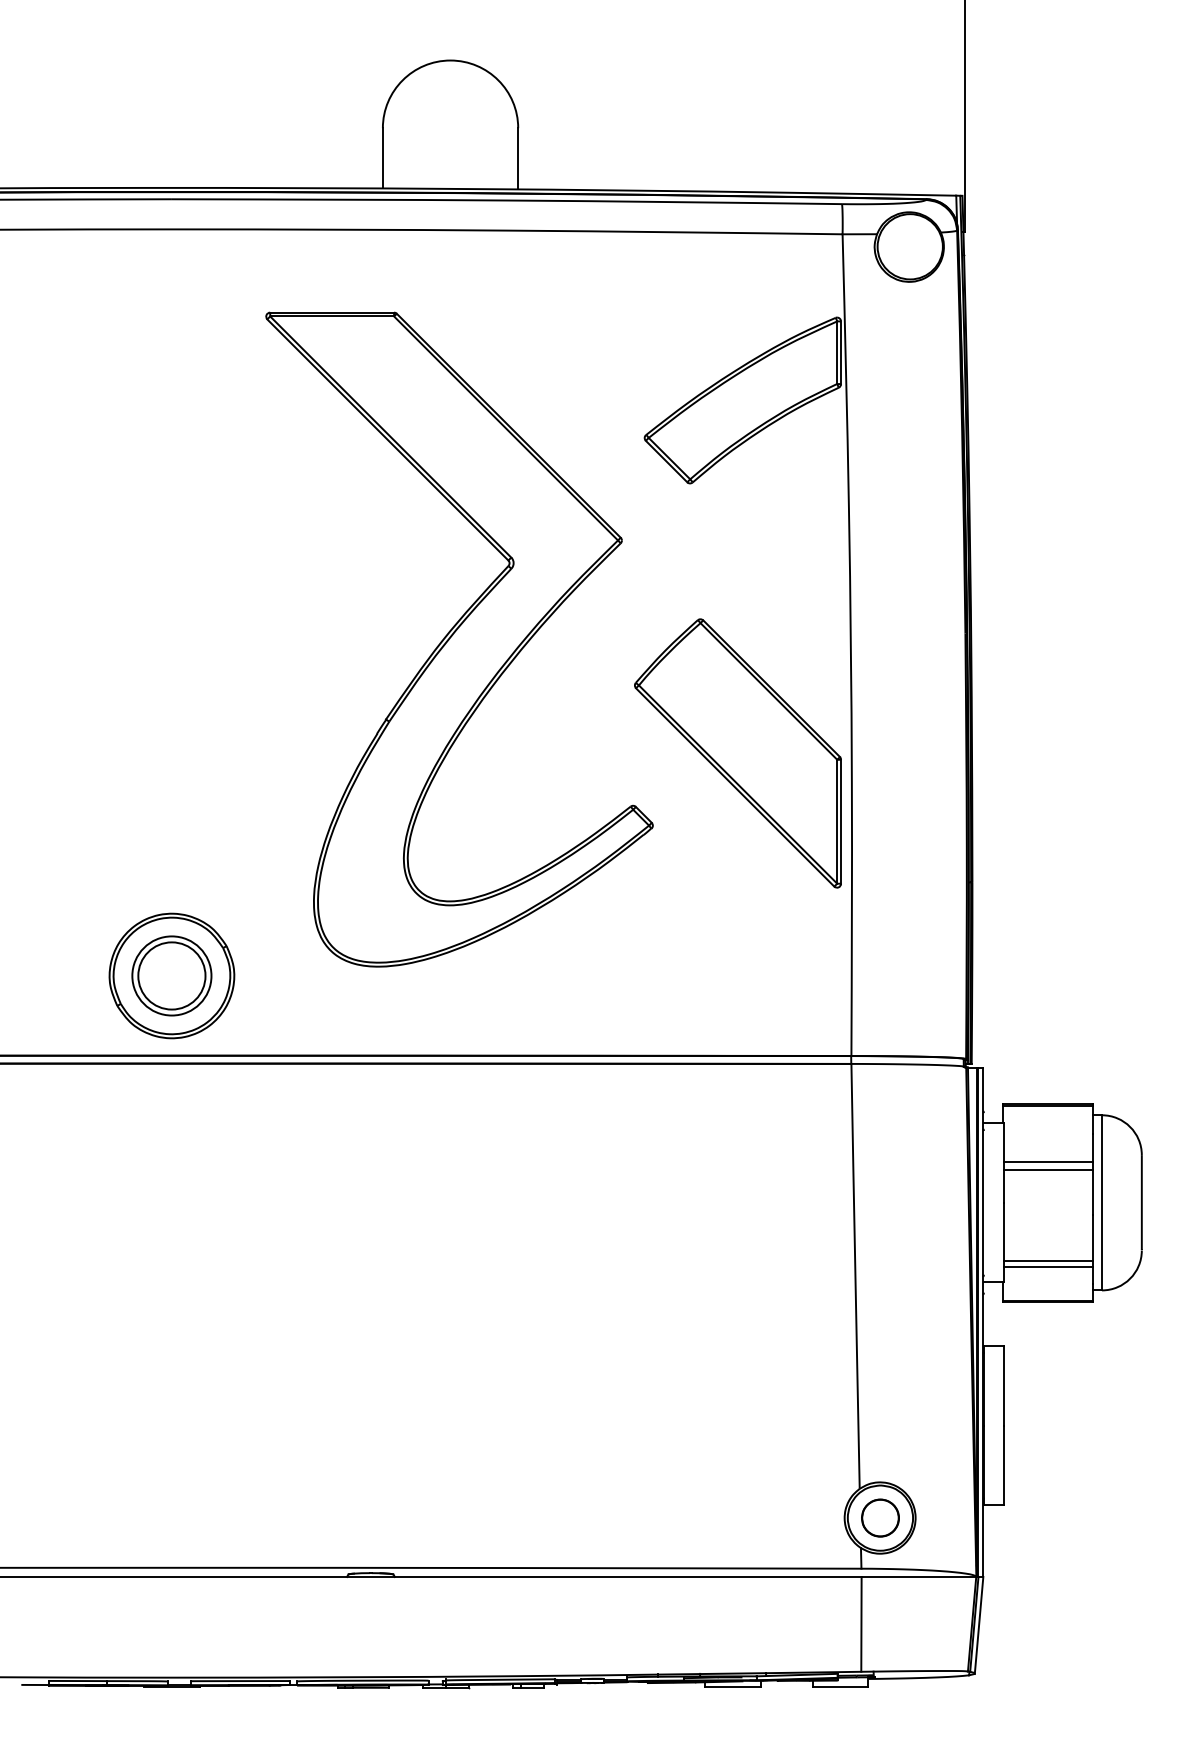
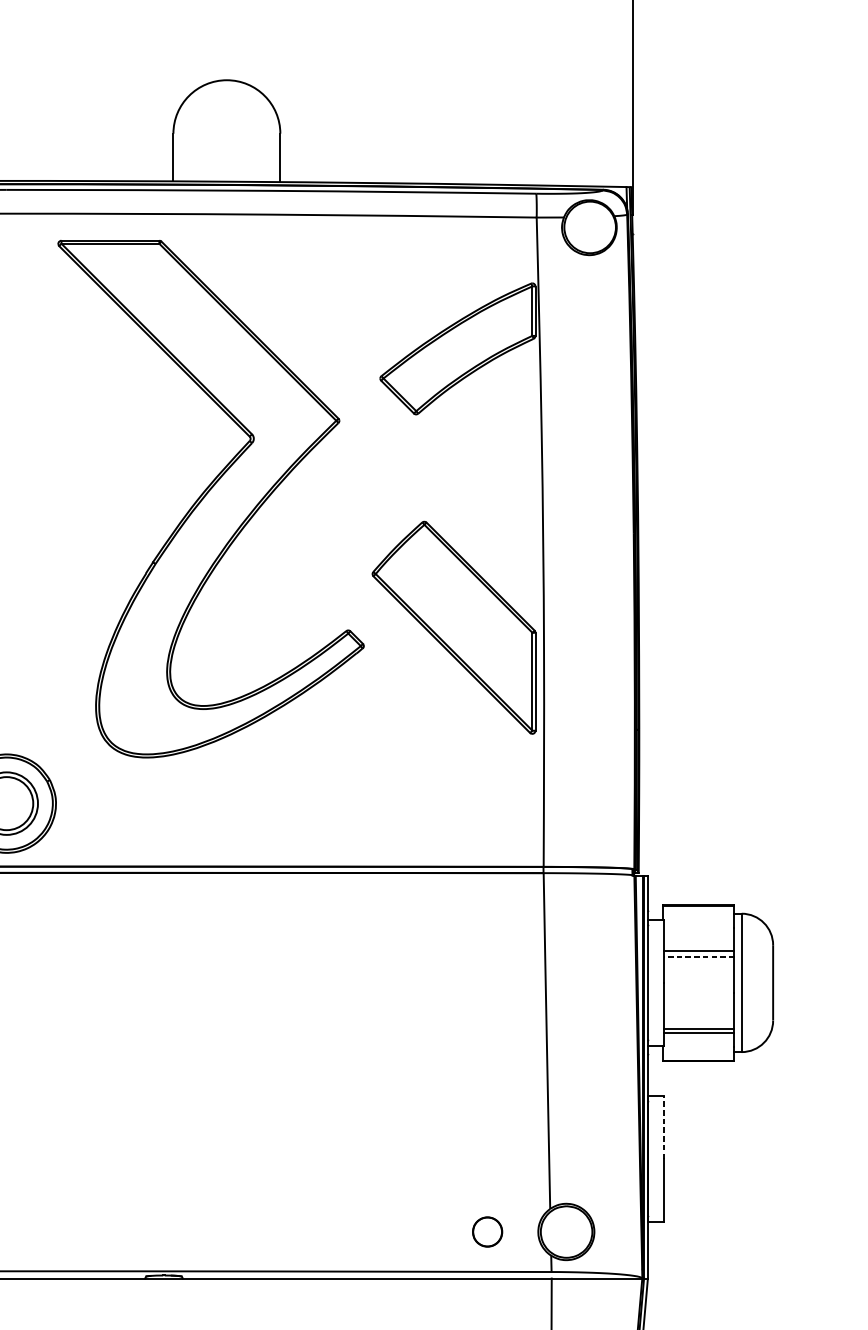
part: (459, 639) -> (211, 499), moved
line: (1048, 1169) -> (699, 956), solid -> dashed
line: (1003, 1385) -> (663, 1127), solid -> dashed
part: (880, 1517) -> (487, 1231), moved

